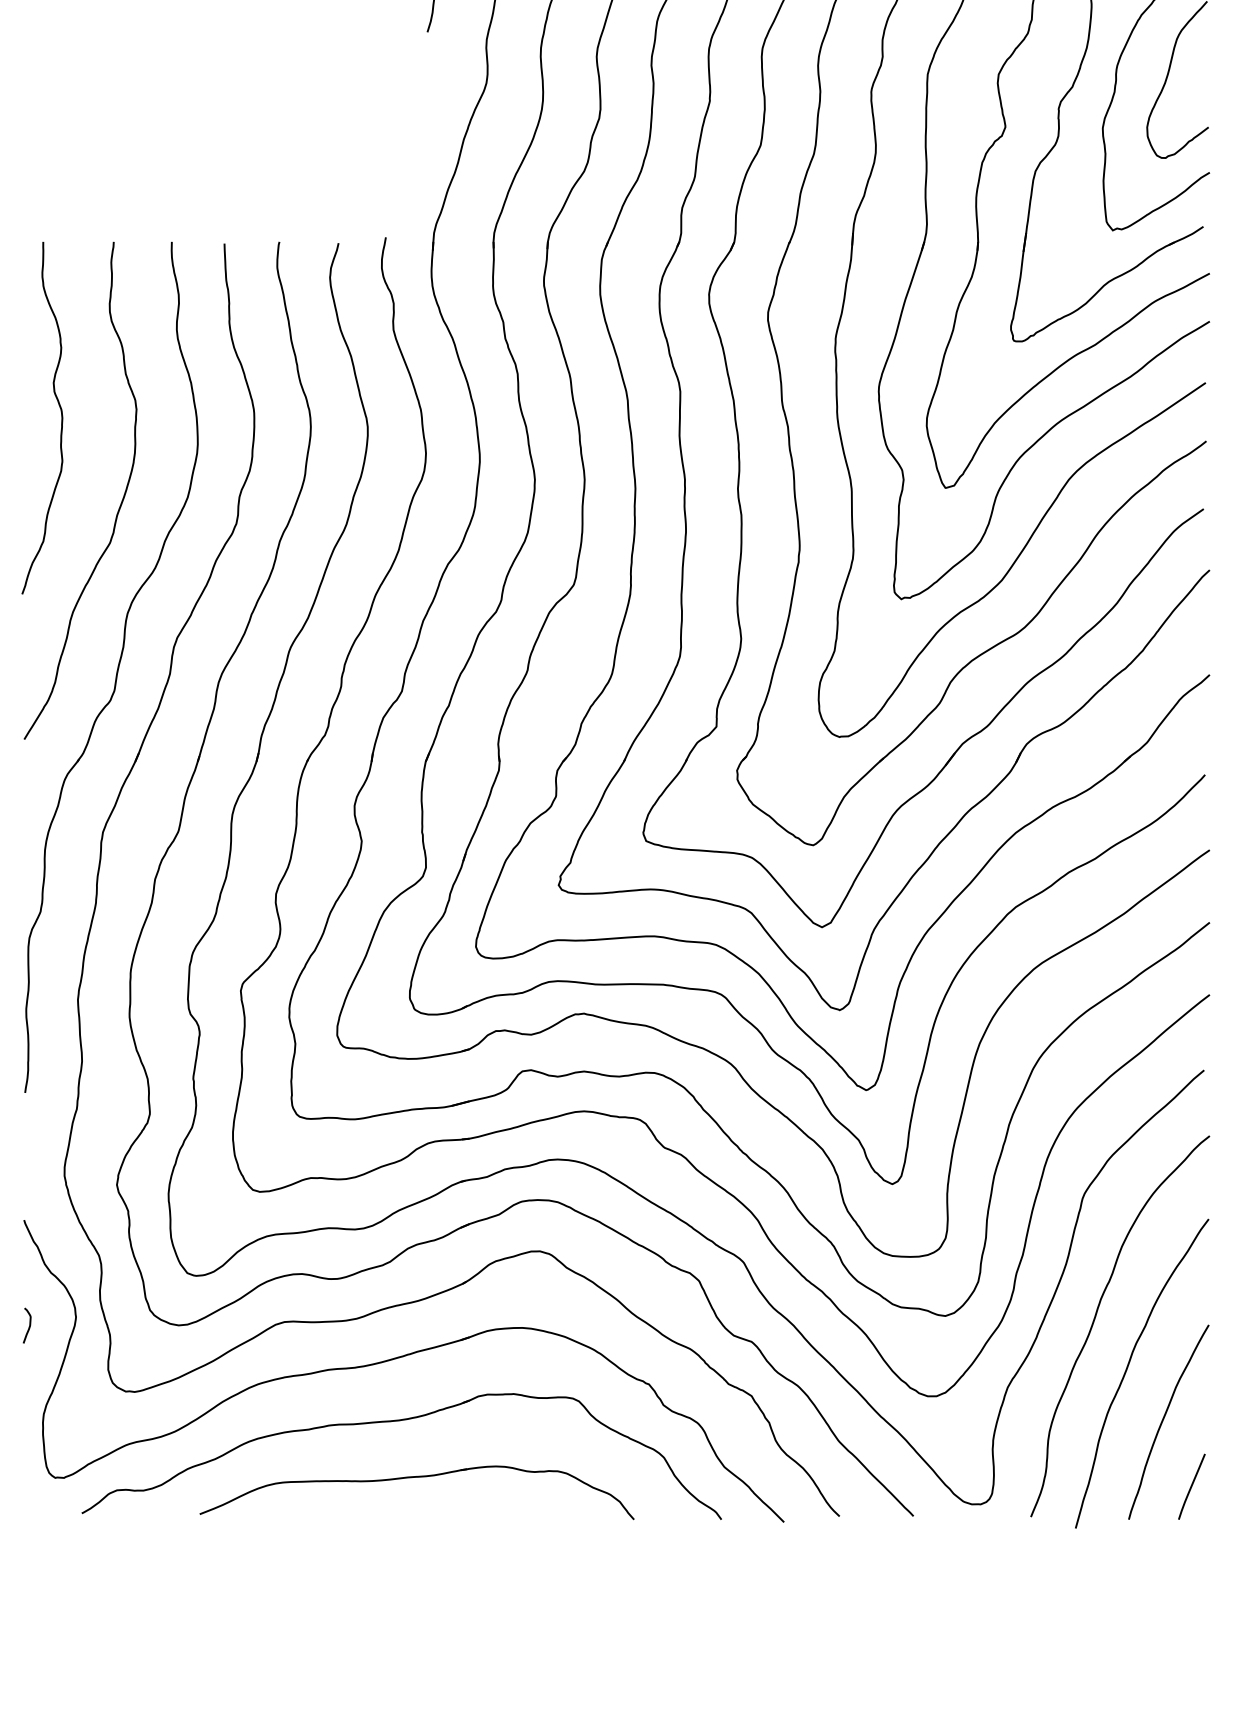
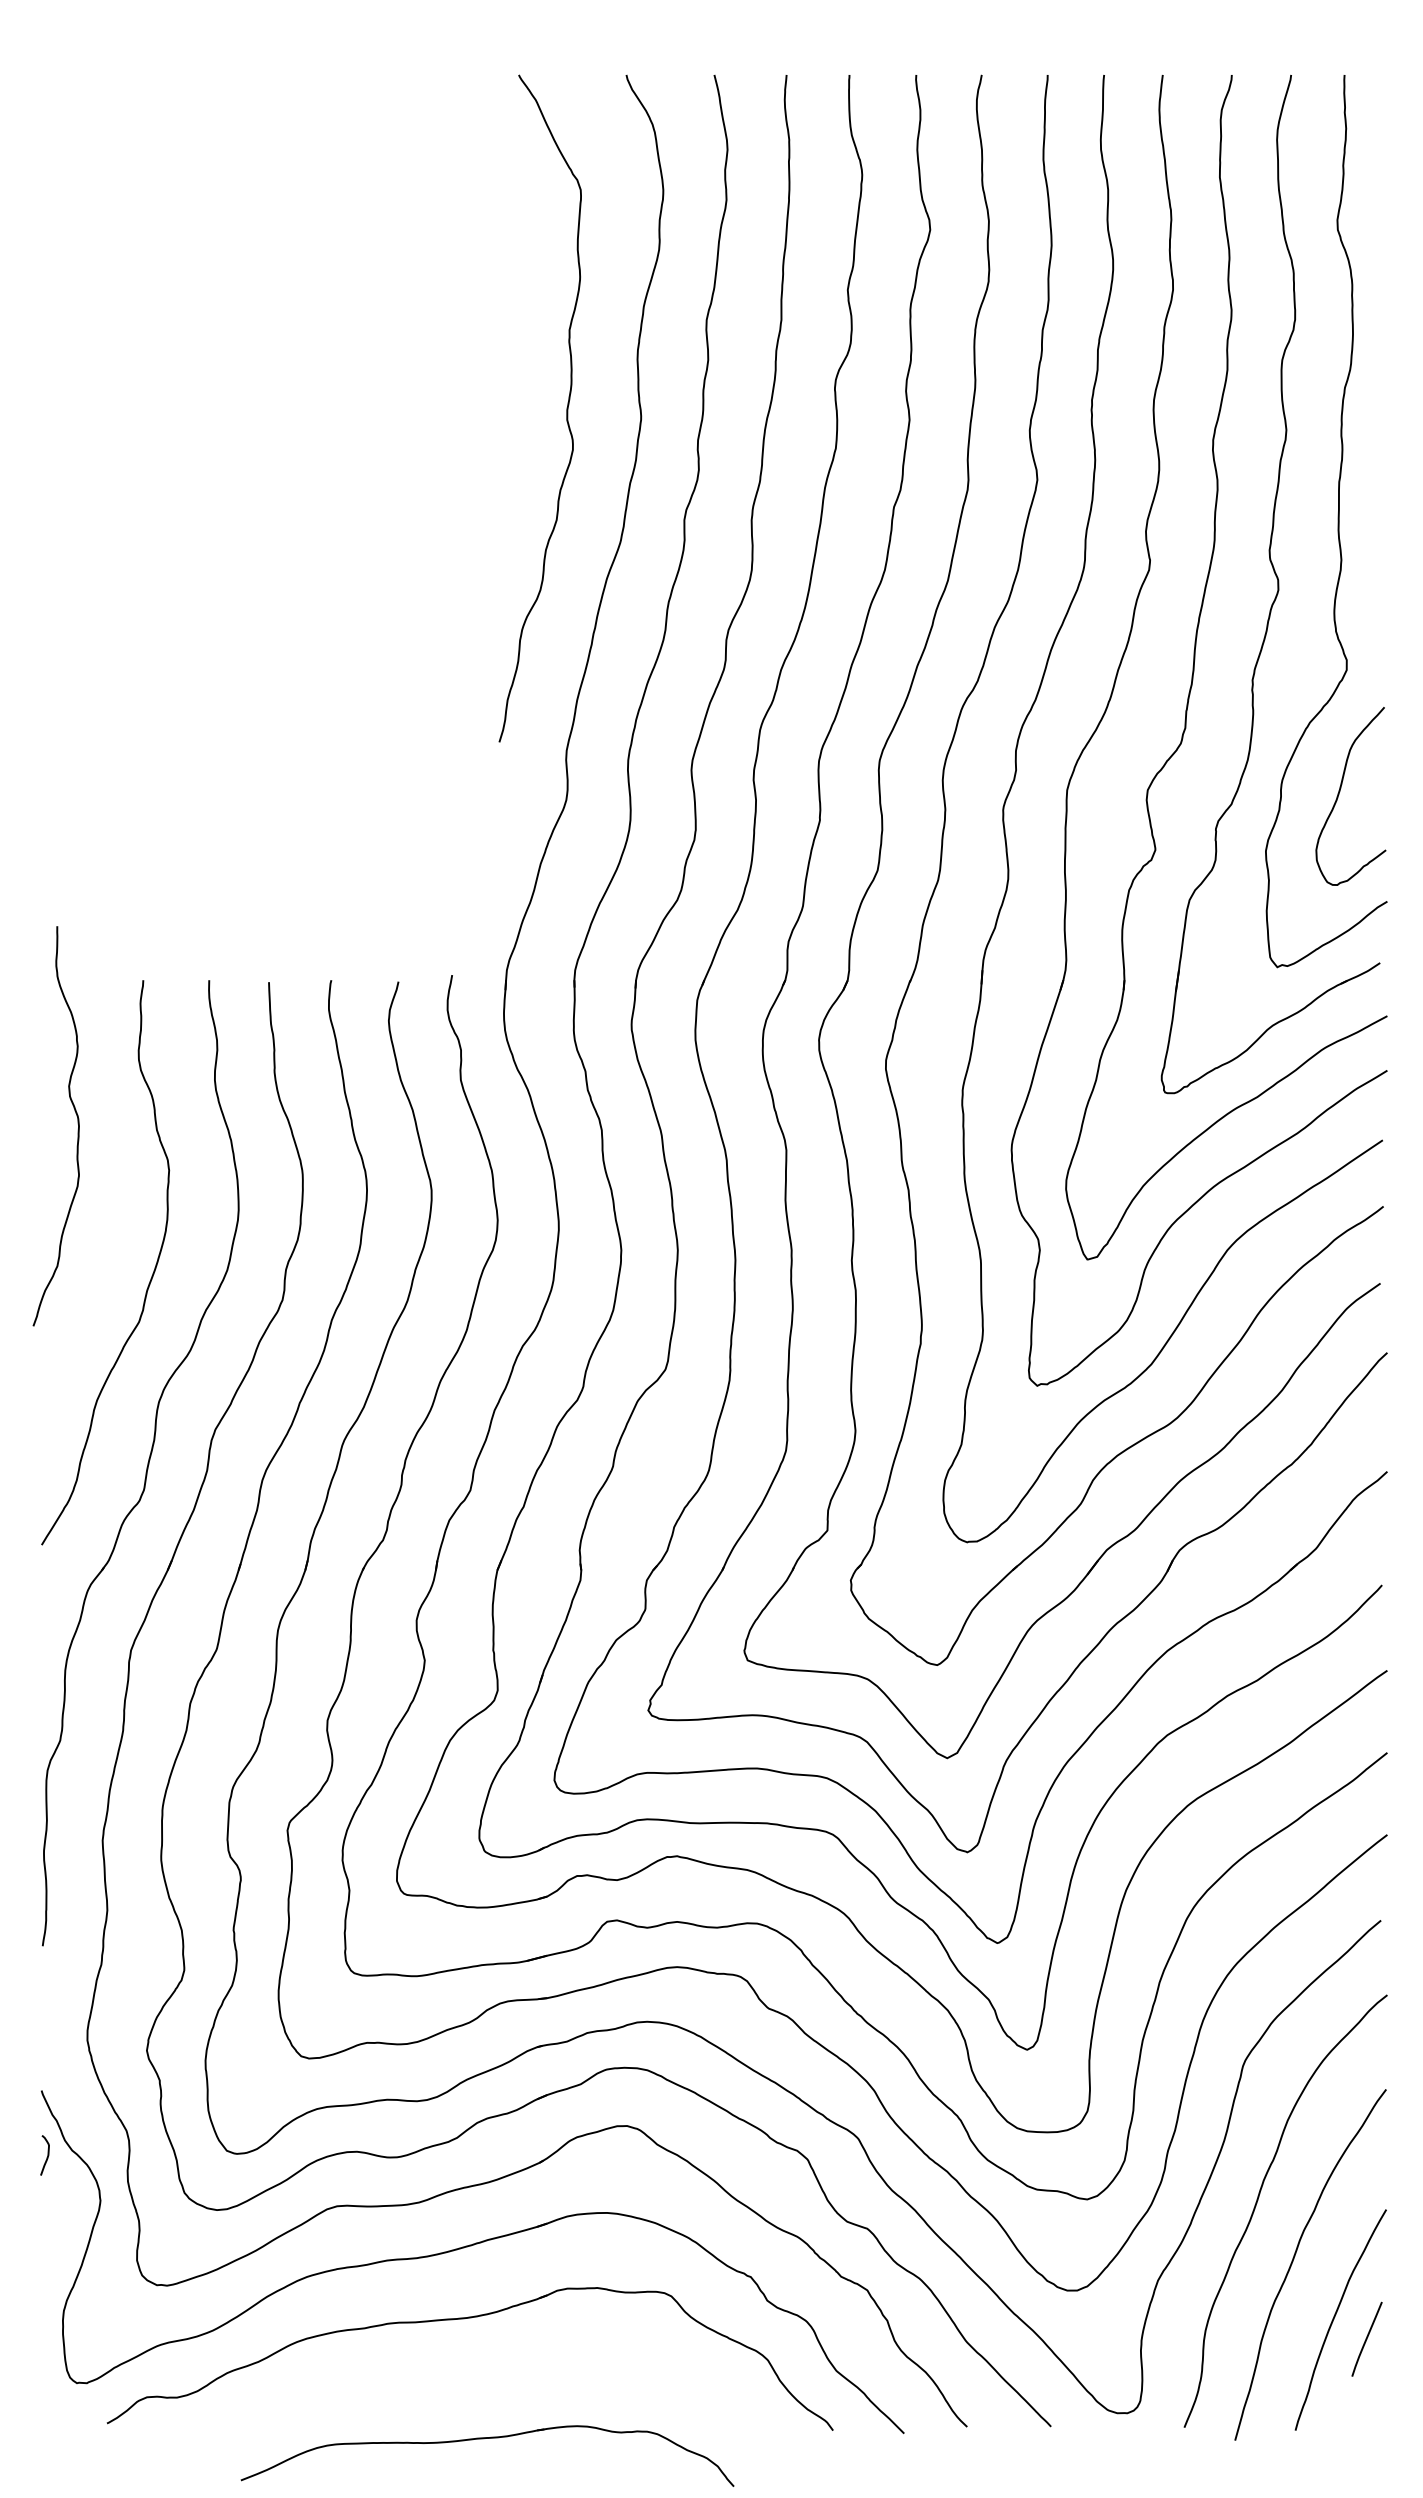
curve: (61, 416) -> (77, 1124), moved
curve: (28, 1327) -> (46, 2157), moved
part: (414, 1478) -> (484, 2439), moved
curve: (1191, 1486) -> (1366, 2338), moved

